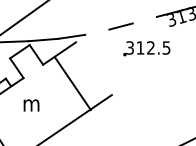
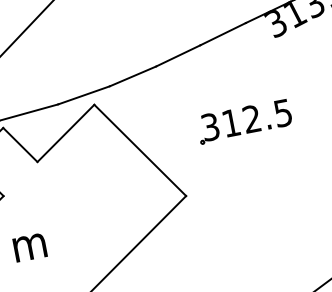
line: (144, 19) -> (222, 32), added
line: (97, 31) -> (133, 74), added
part: (146, 48) -> (243, 121), moved
line: (72, 83) -> (139, 150), moved

